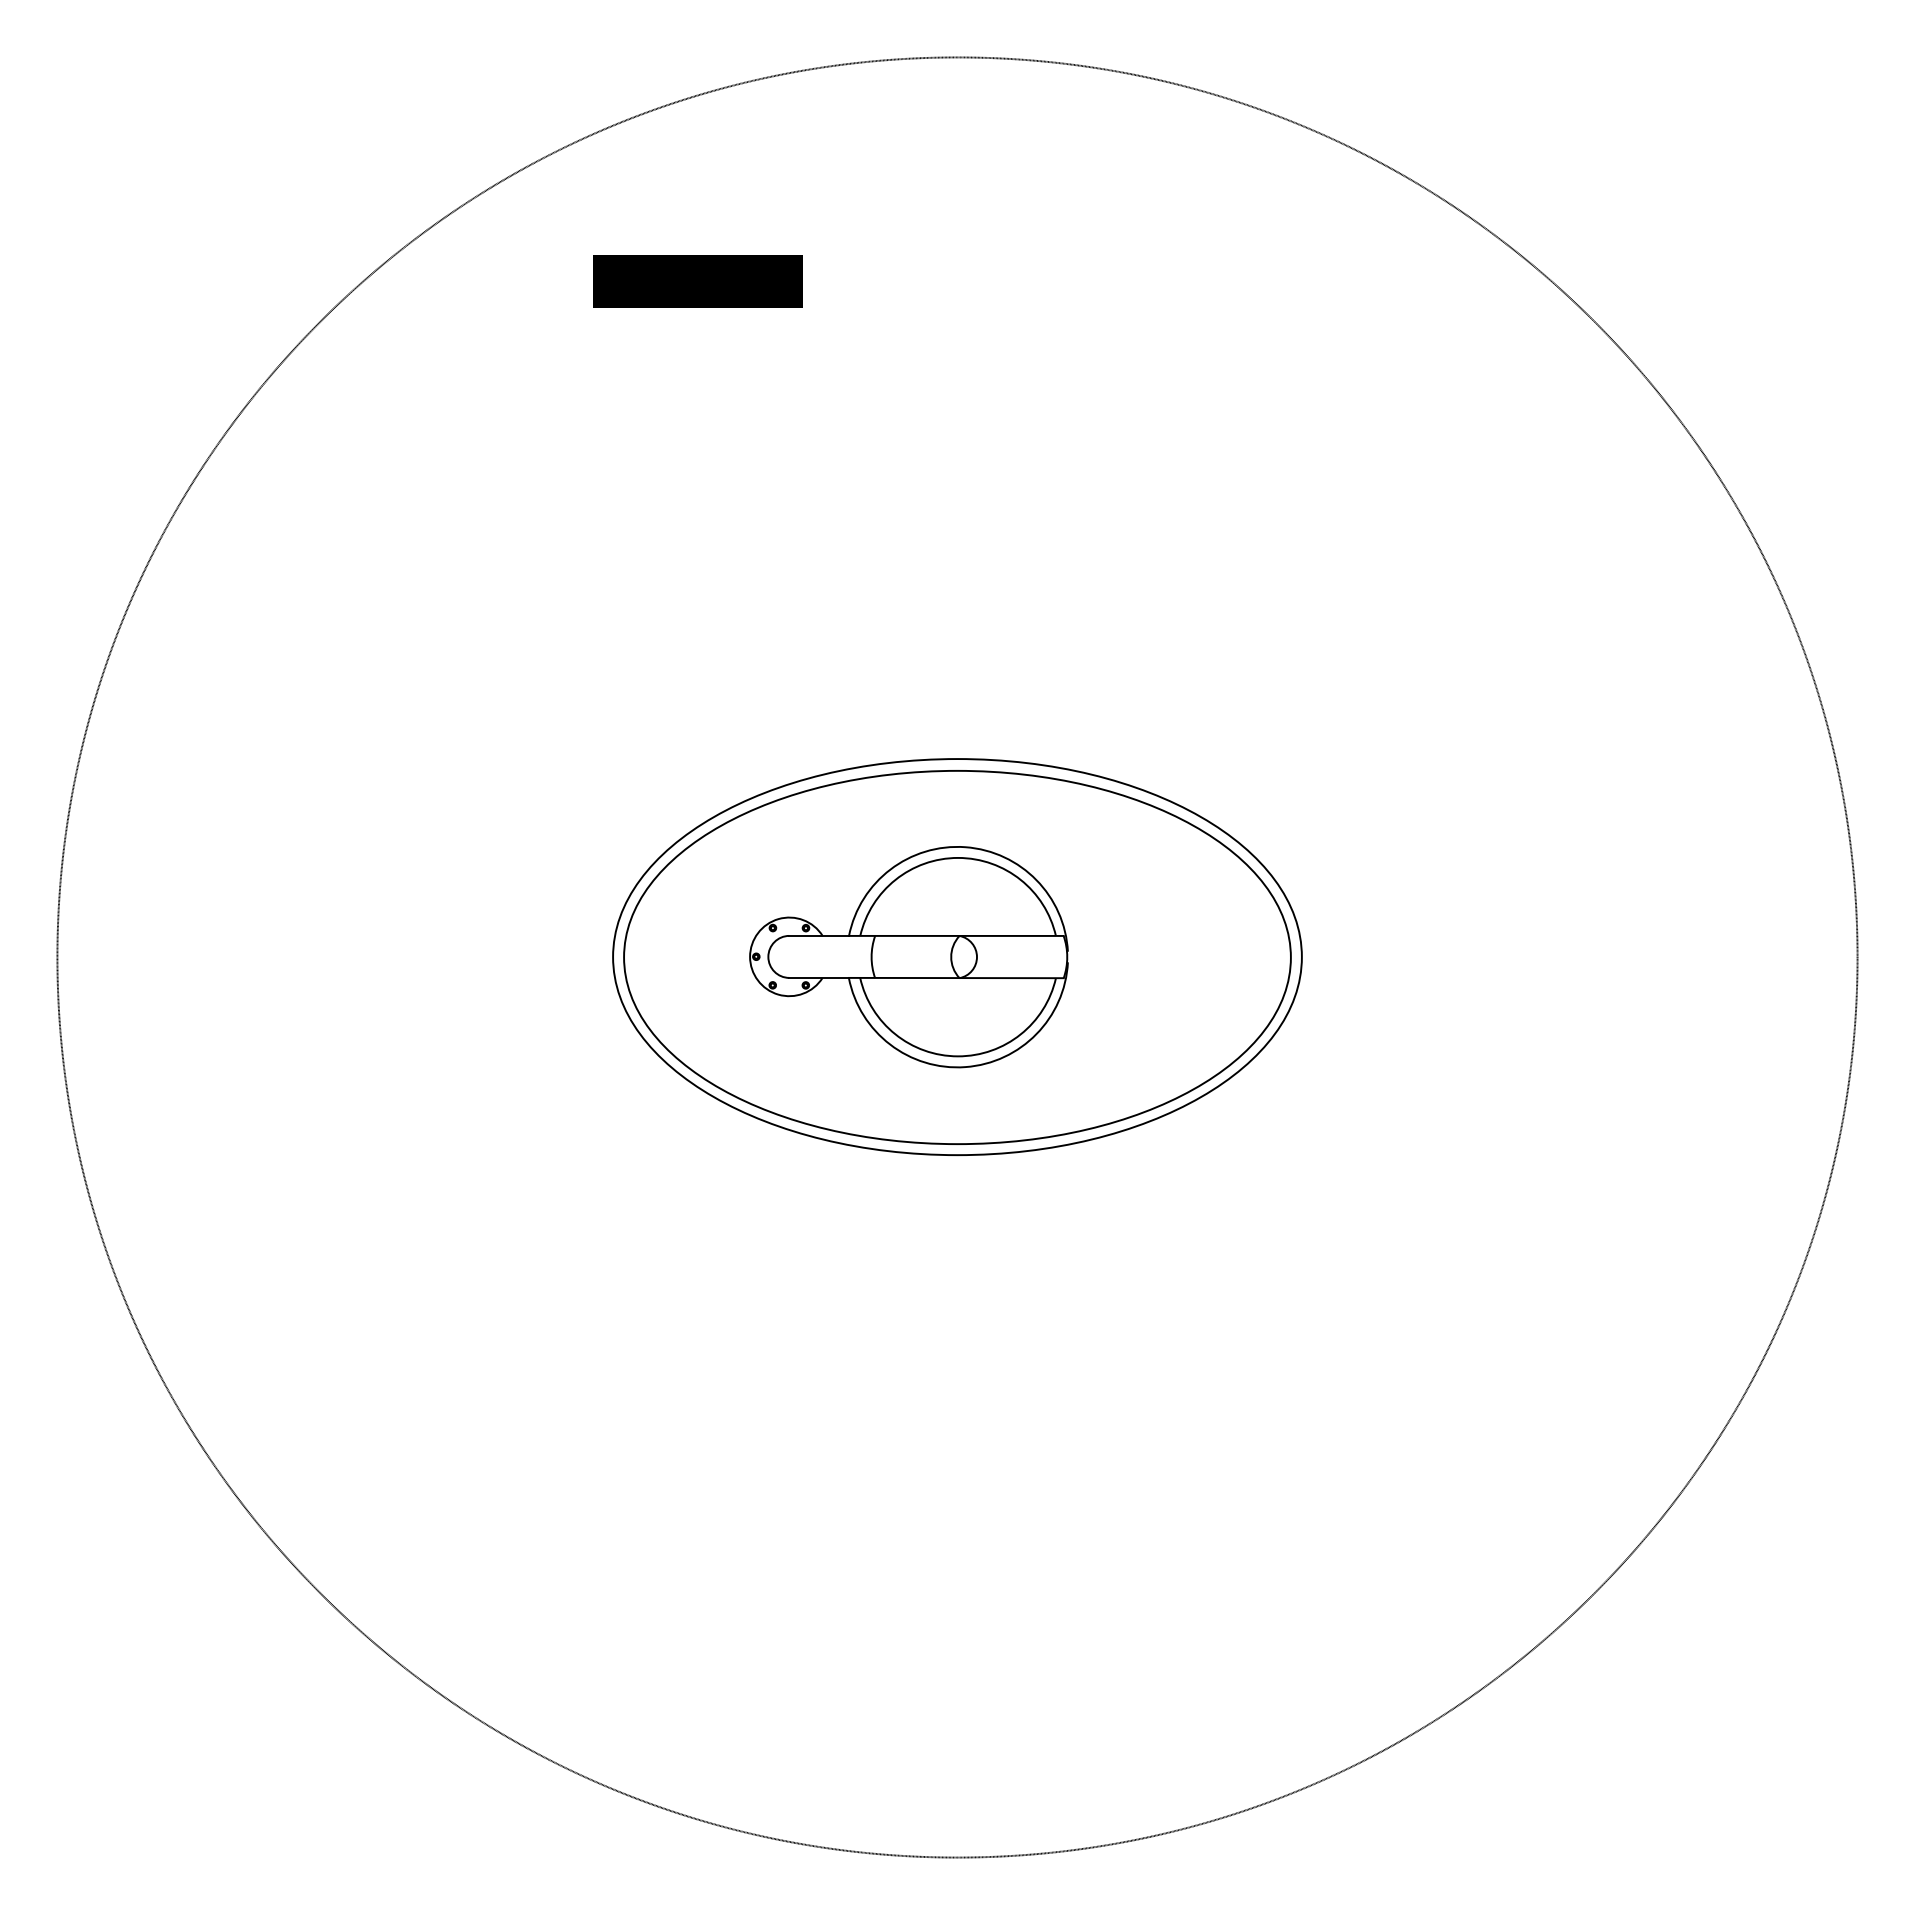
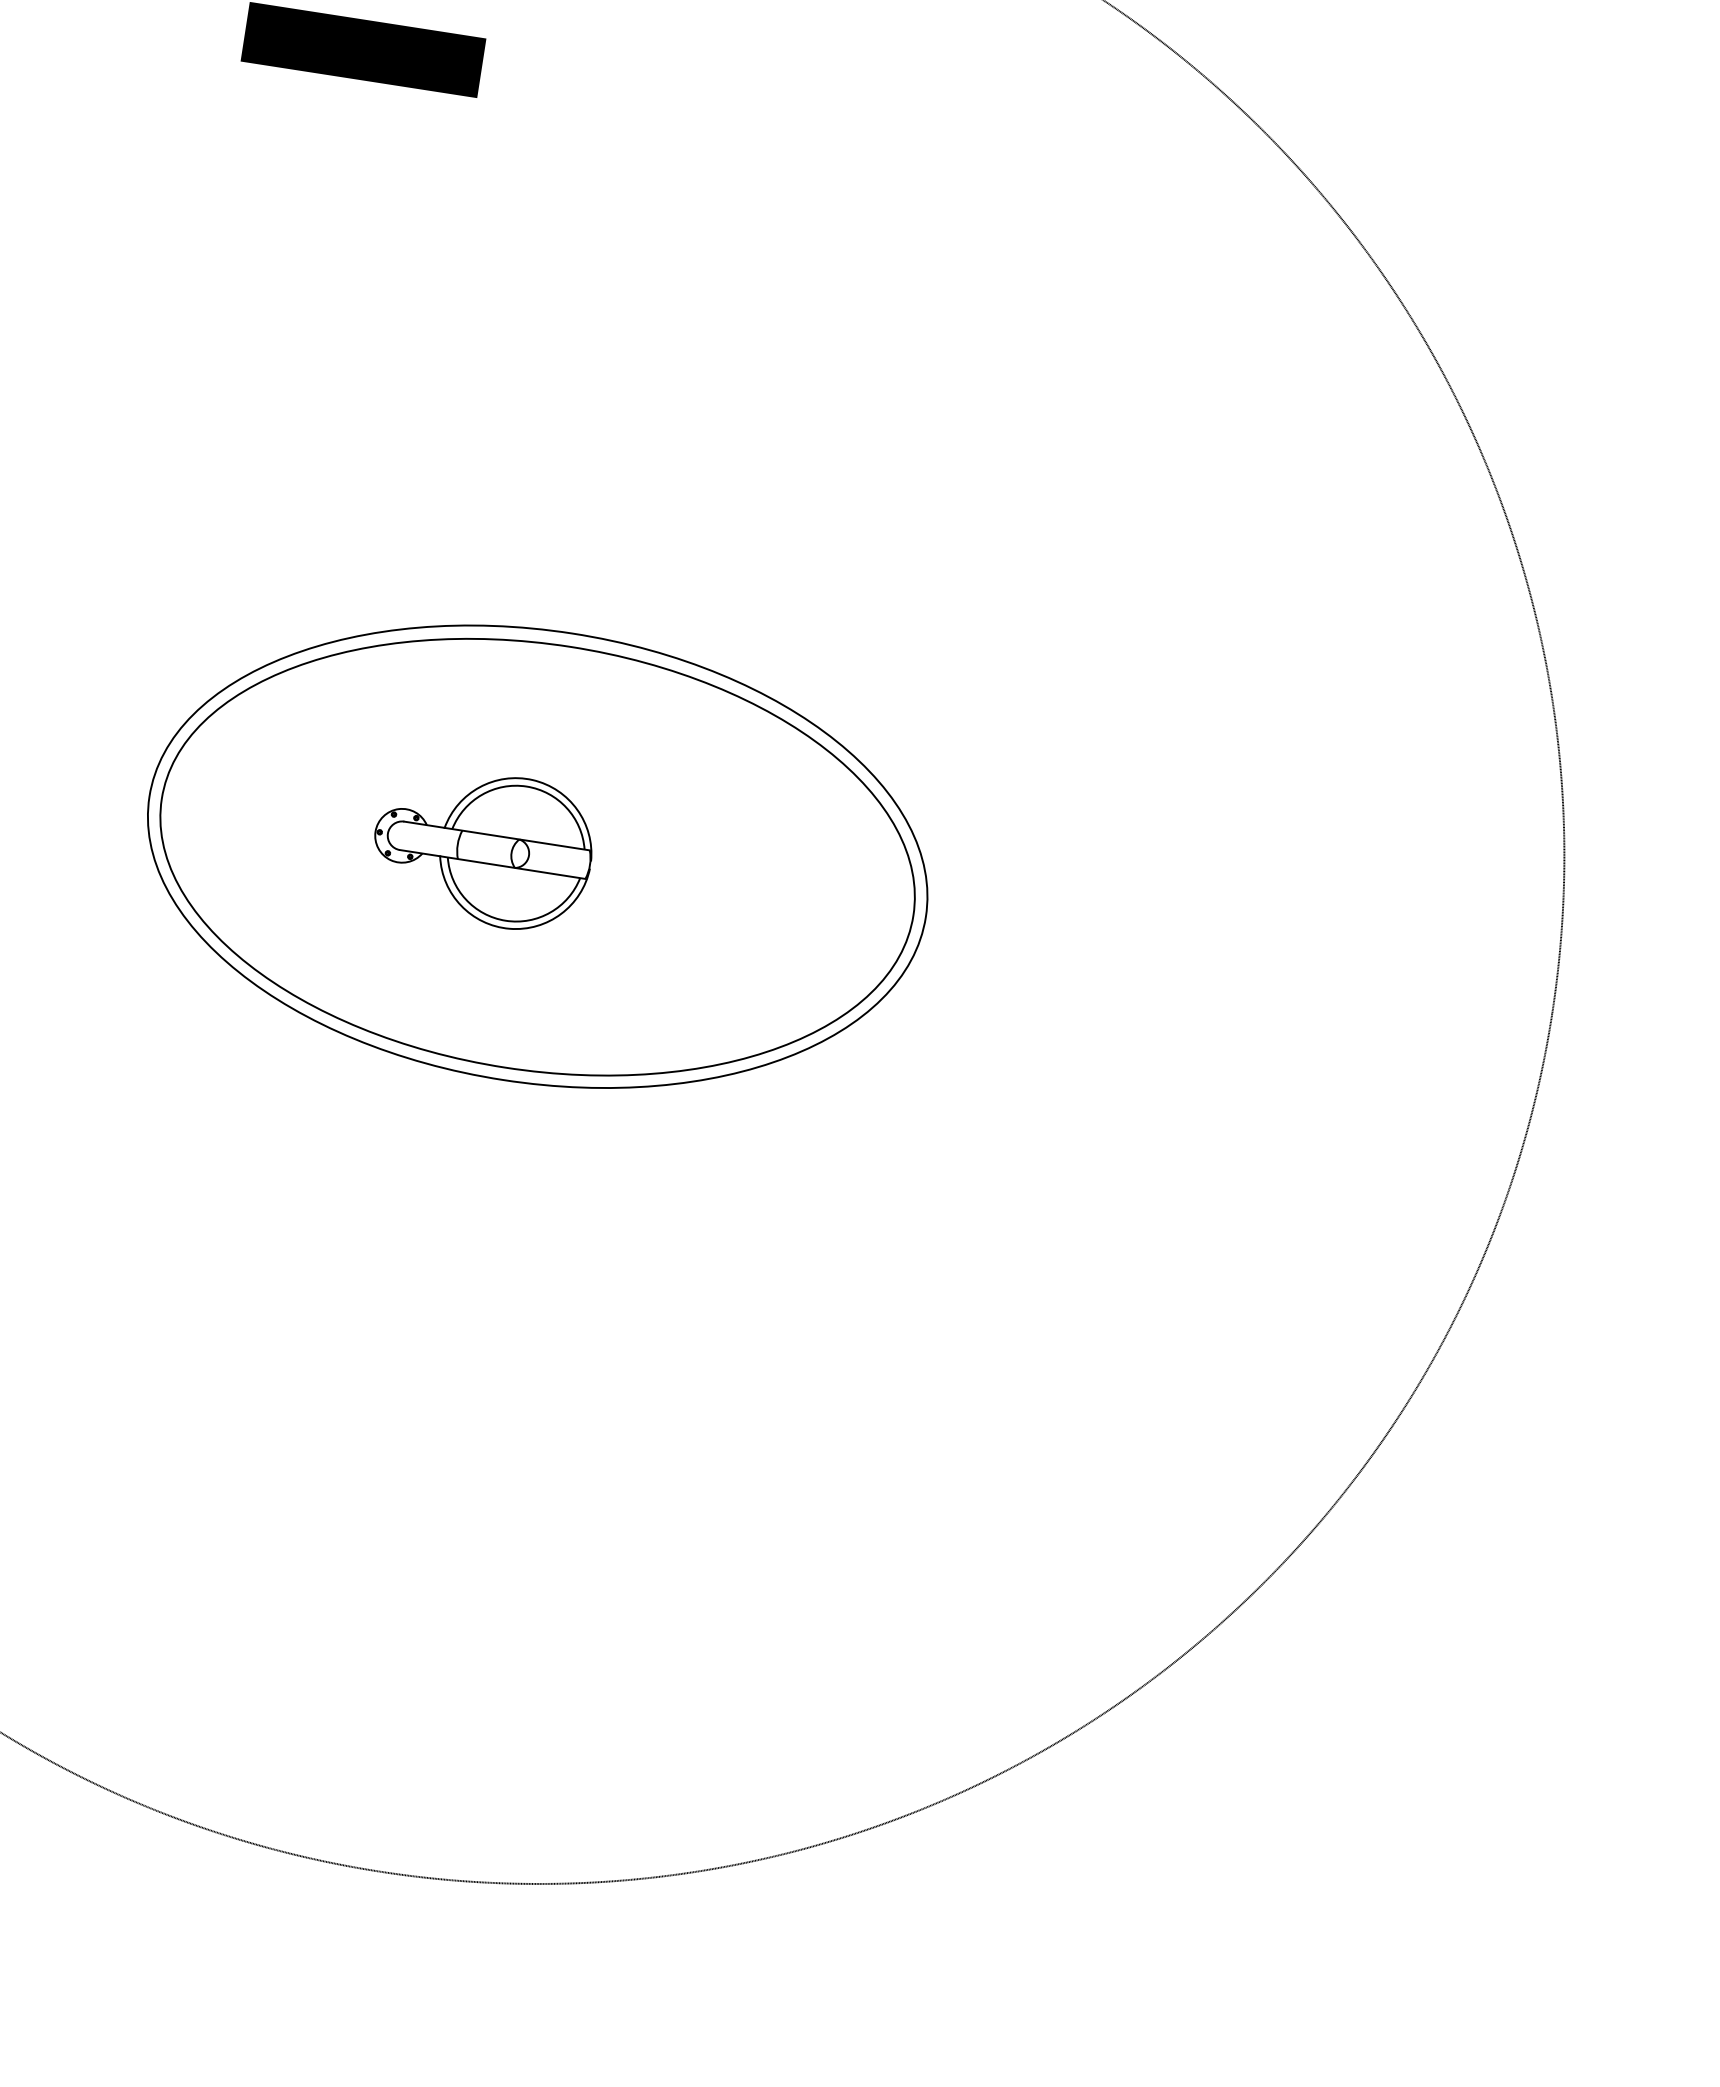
part: (908, 957) -> (482, 848), size x0.6

